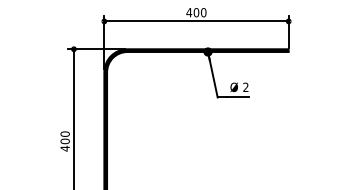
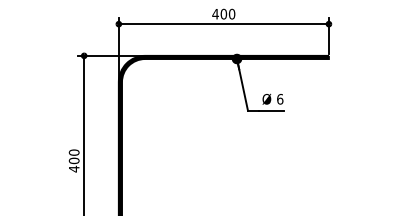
text: (246, 86) -> (280, 98), 2 -> 6

